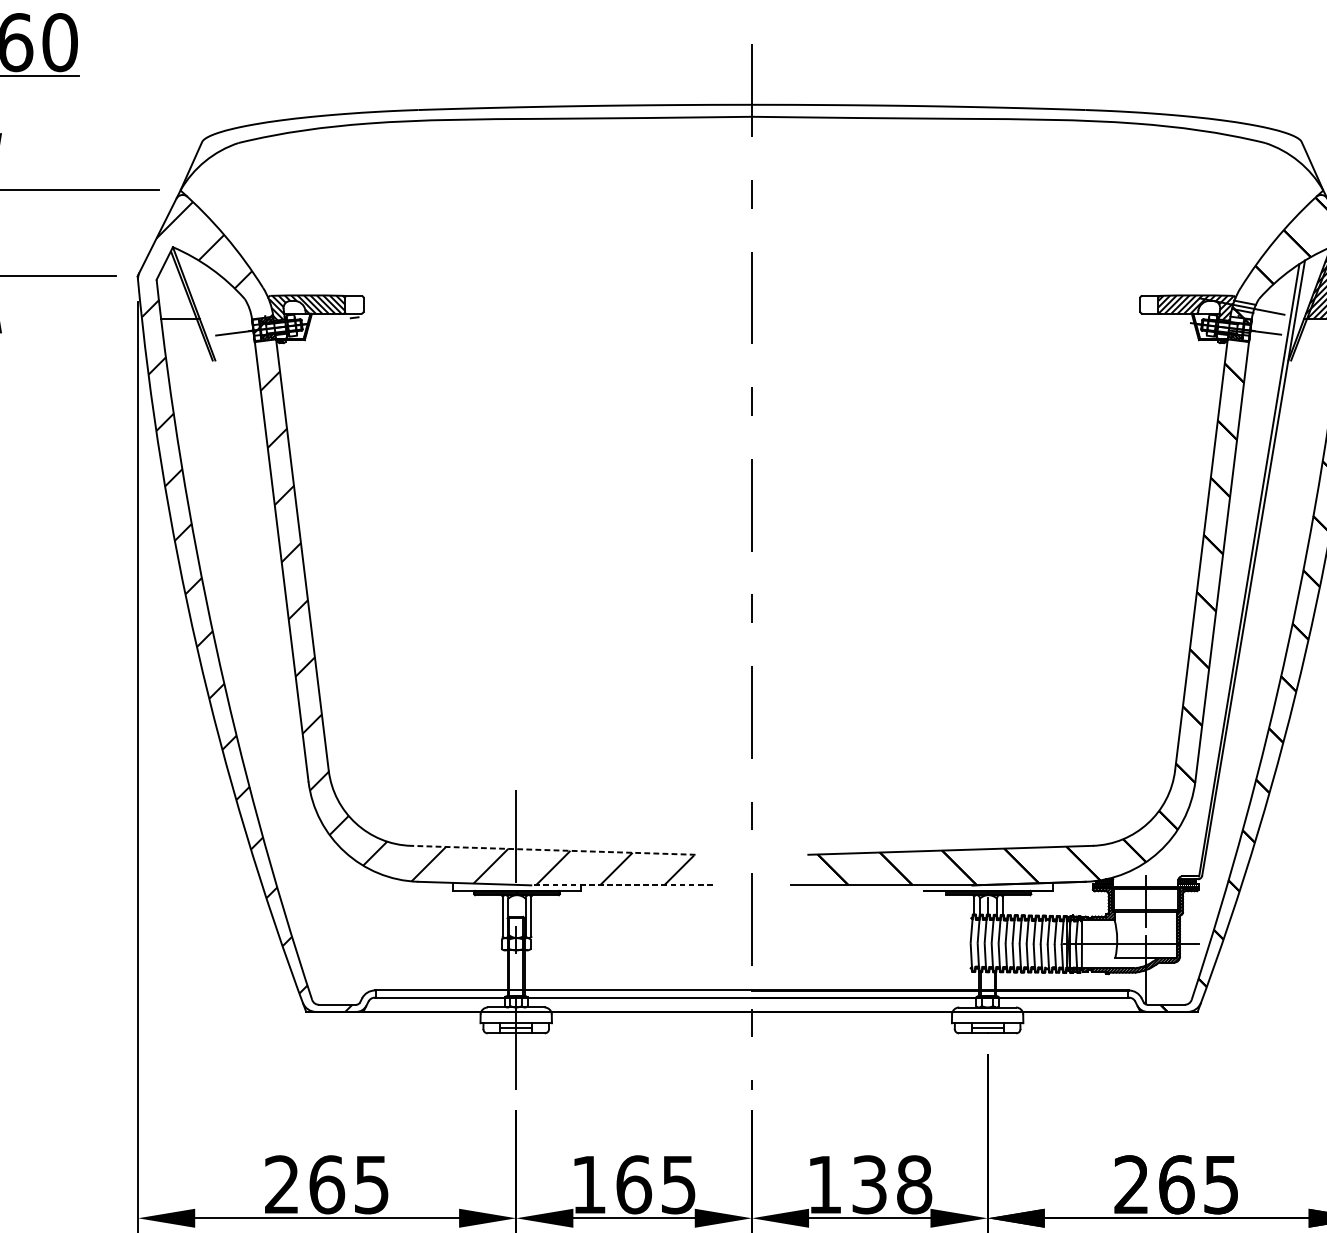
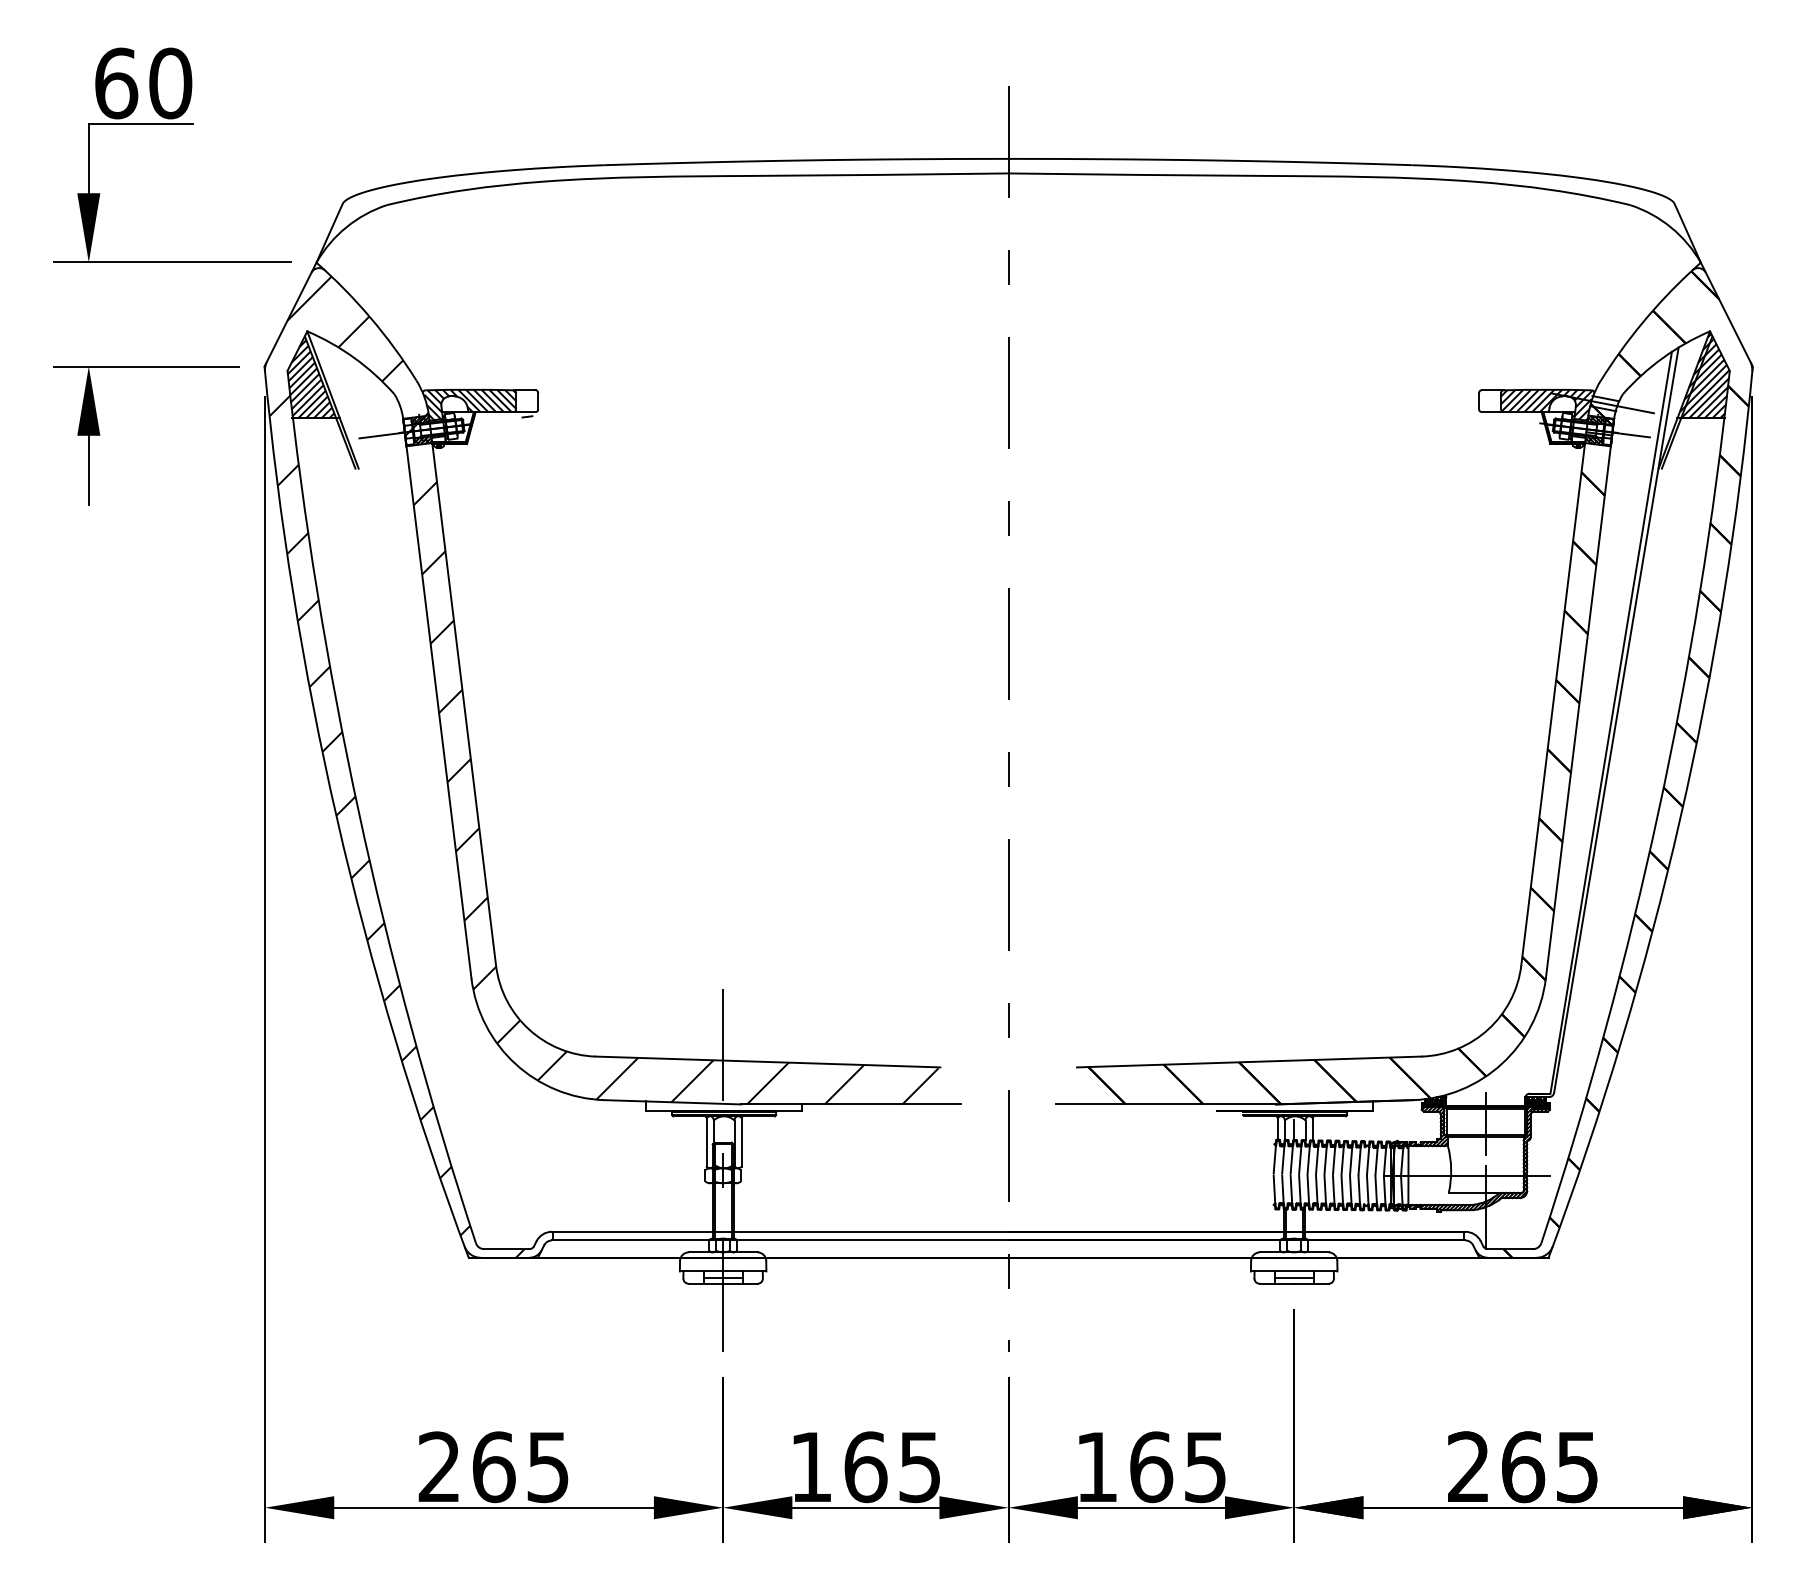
hatch: (175, 286) -> (310, 379), added
hatch: (1240, 319) -> (1600, 419), added
line: (552, 849) -> (767, 1061), dashed -> solid
line: (622, 885) -> (851, 1104), dashed -> solid
text: (892, 1185) -> (1178, 1467), 138 -> 165

